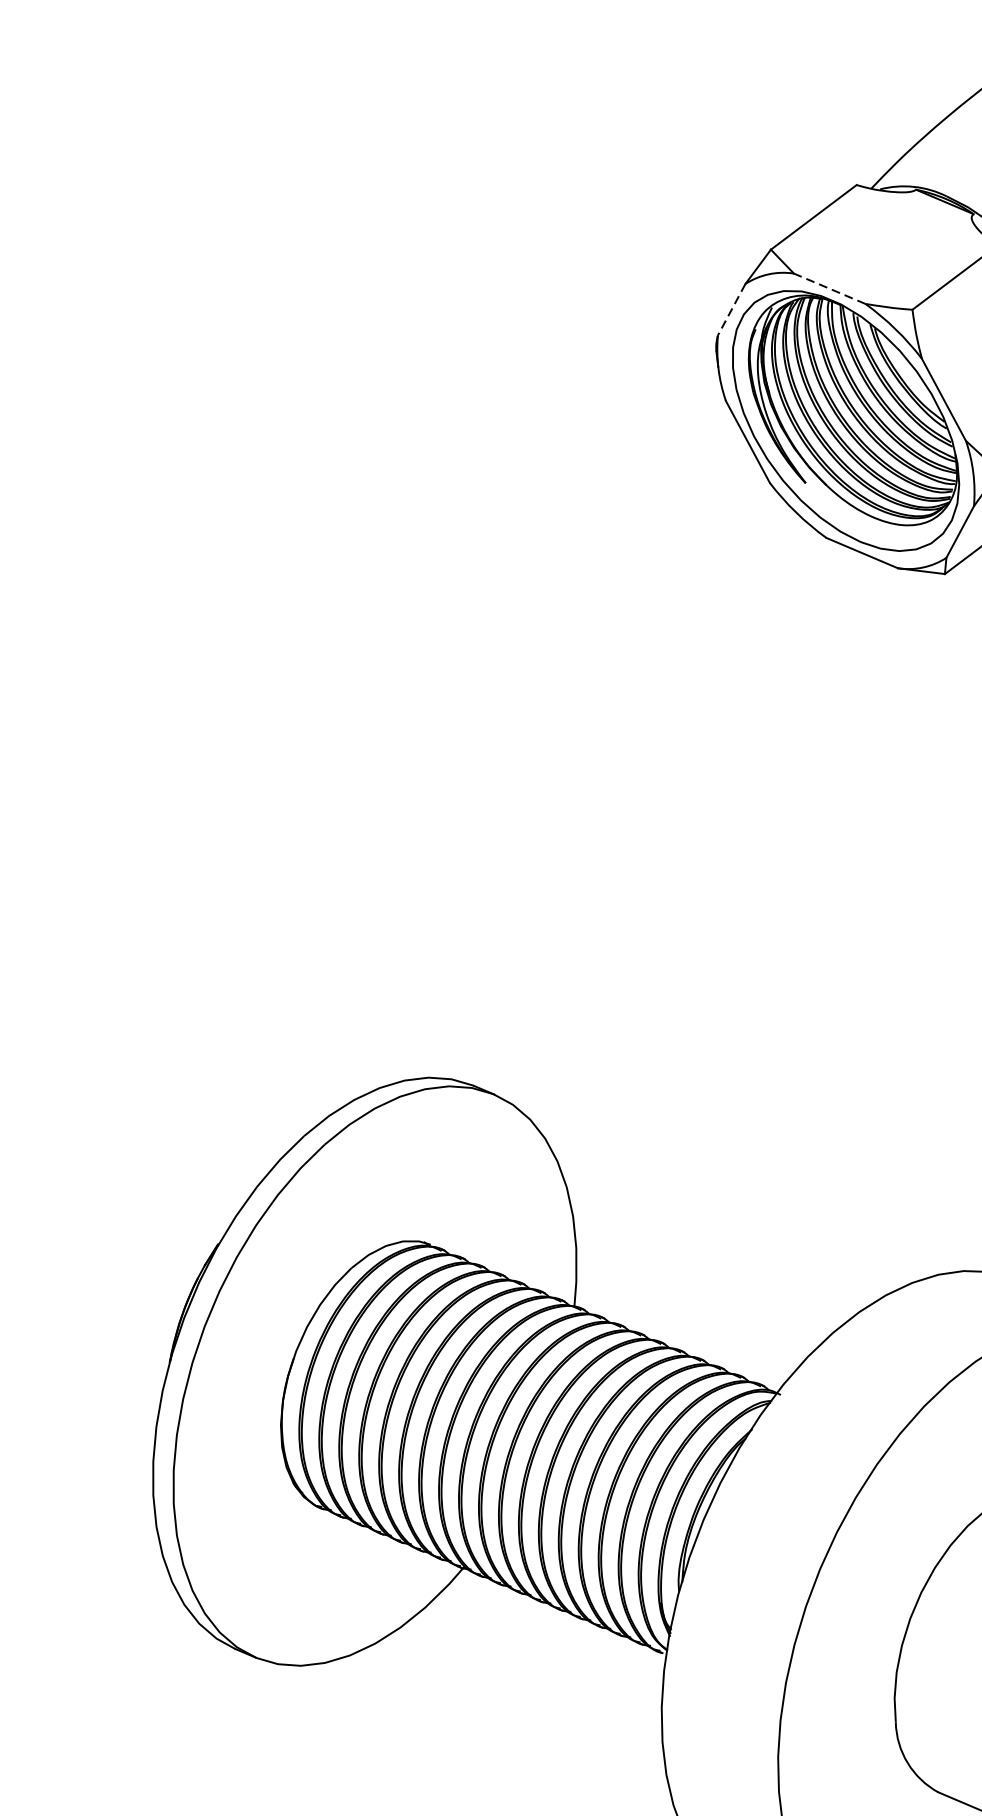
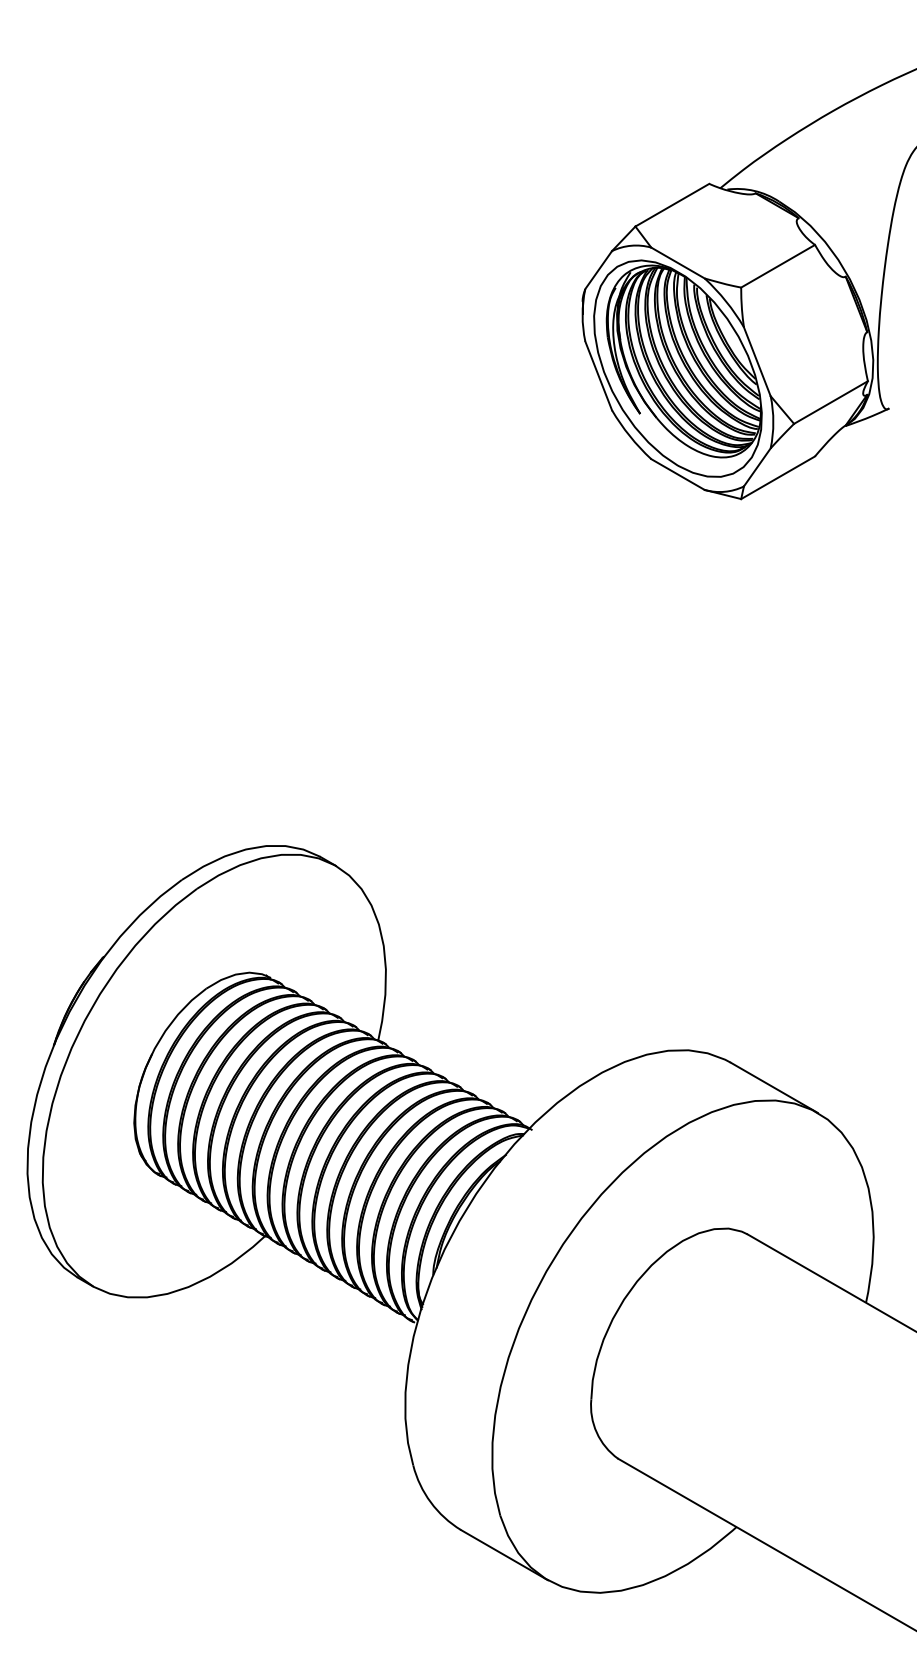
line: (829, 289) -> (677, 263), dashed -> solid
line: (731, 310) -> (598, 270), dashed -> solid

